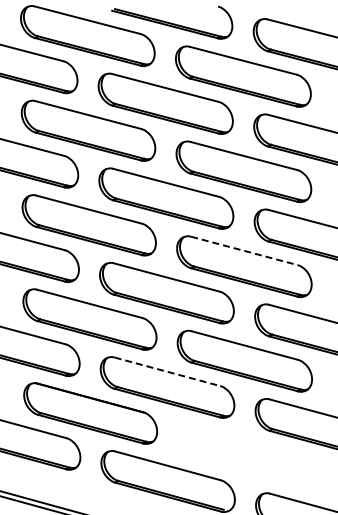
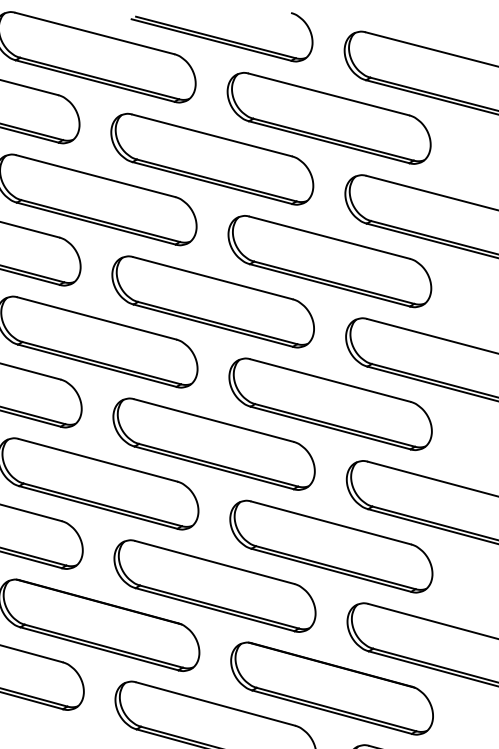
line: (244, 250) -> (330, 379), dashed -> solid
line: (167, 371) -> (214, 562), dashed -> solid
part: (245, 455) -> (332, 688), added

